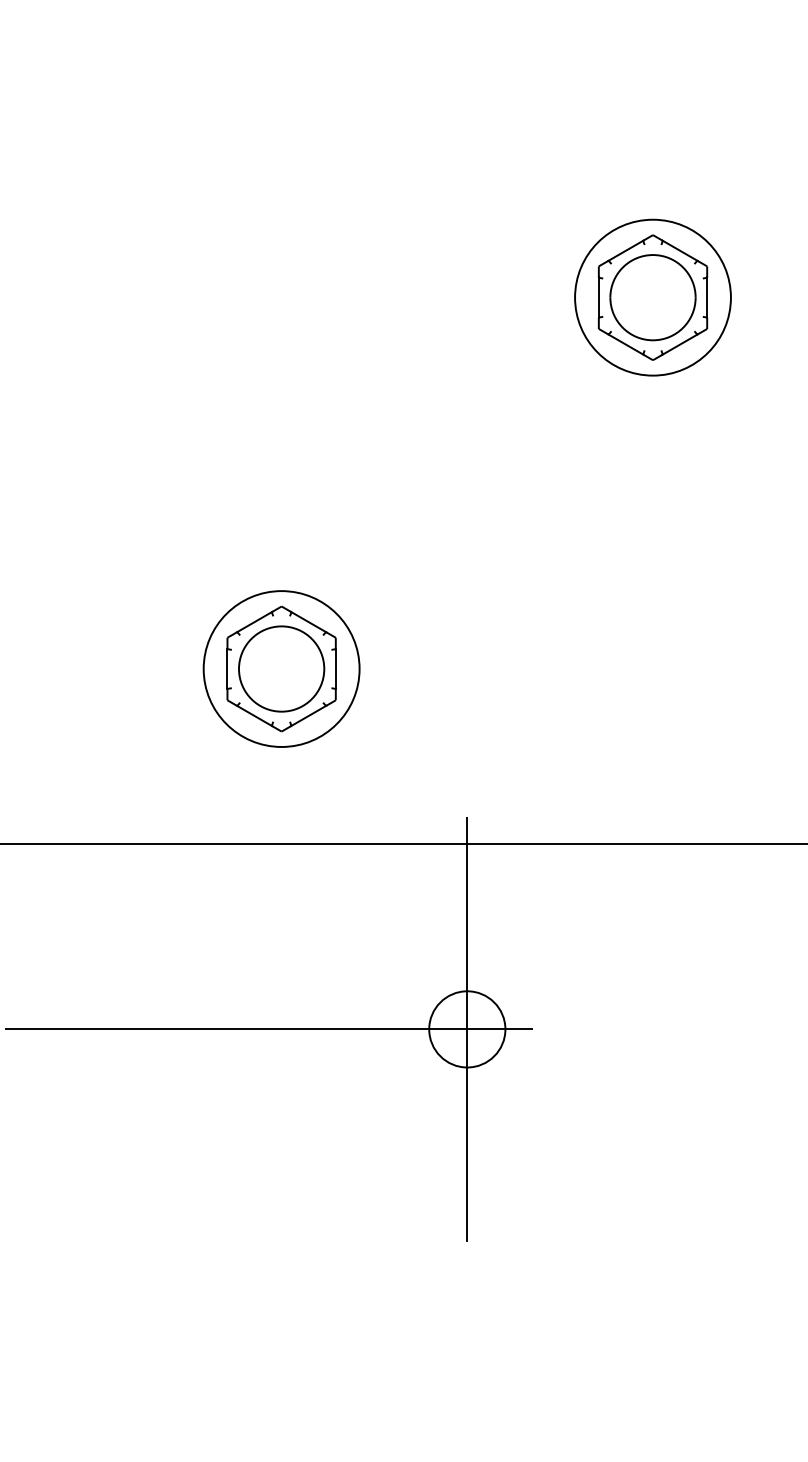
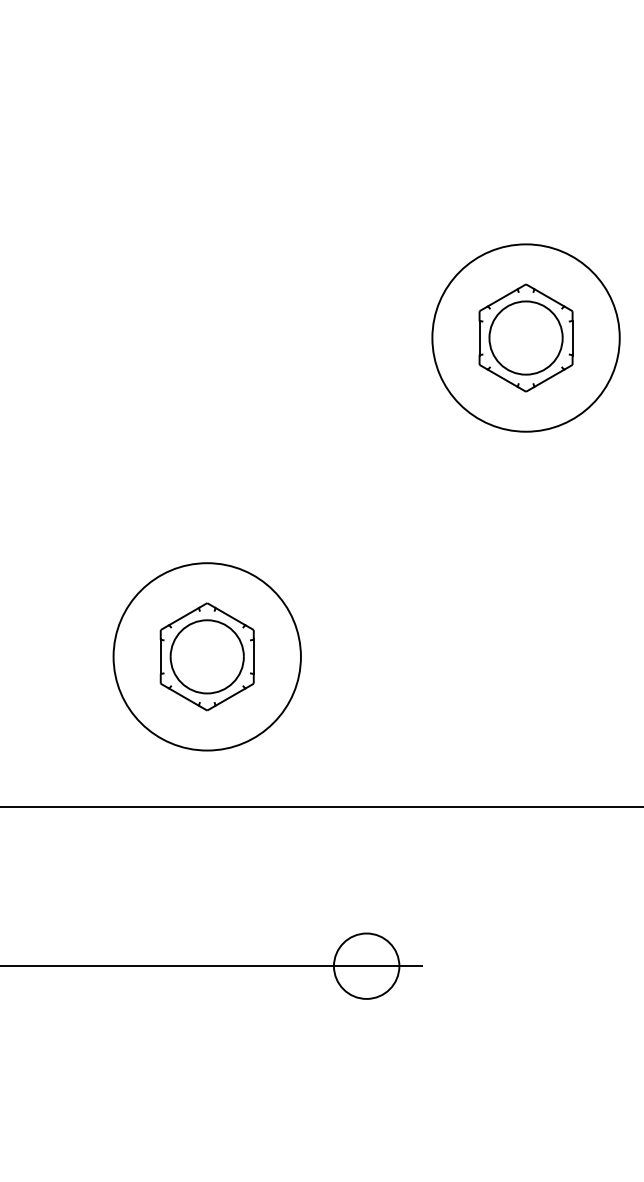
circle: (652, 297) -> (525, 337), size x1.4
circle: (281, 668) -> (207, 656), size x1.4
line: (467, 1029) -> (366, 966), removed

